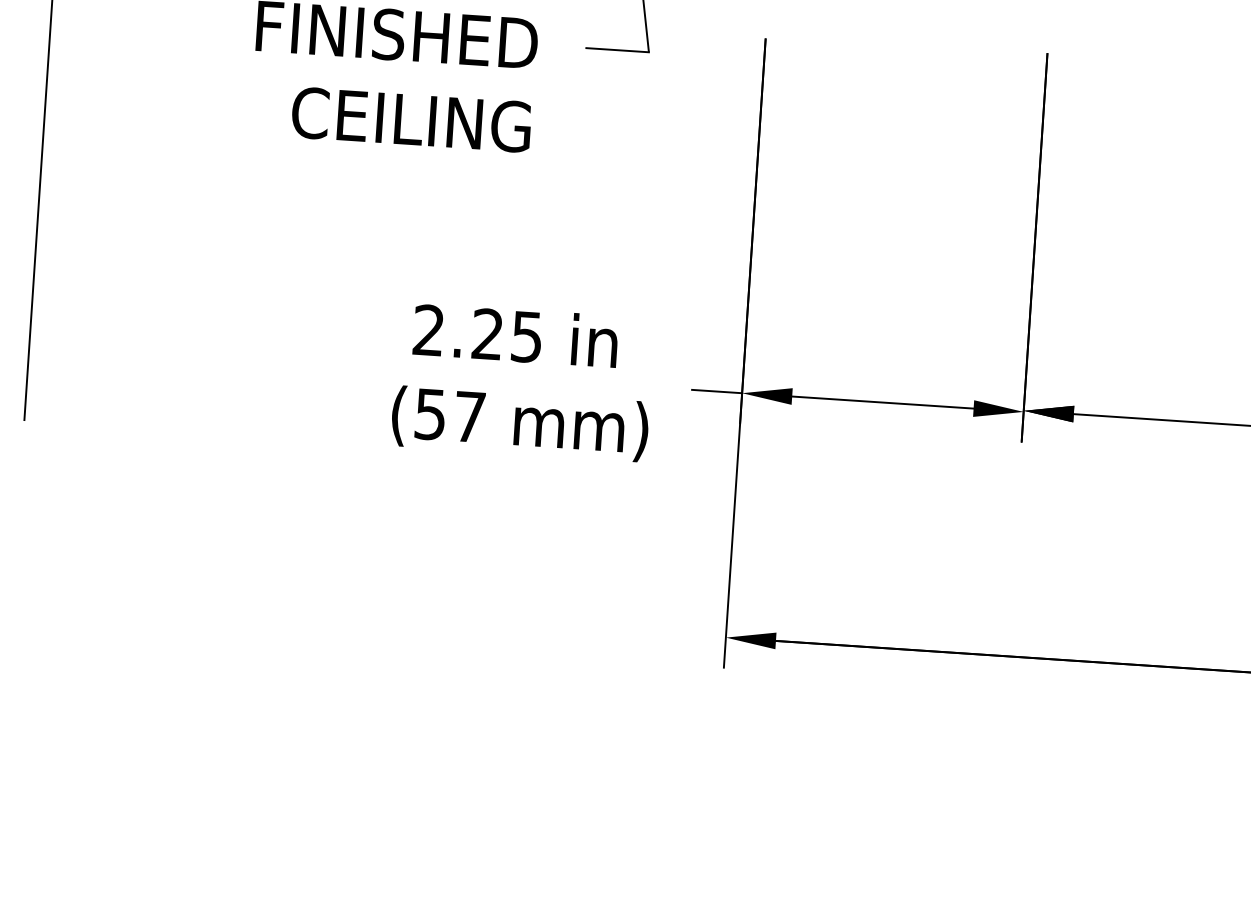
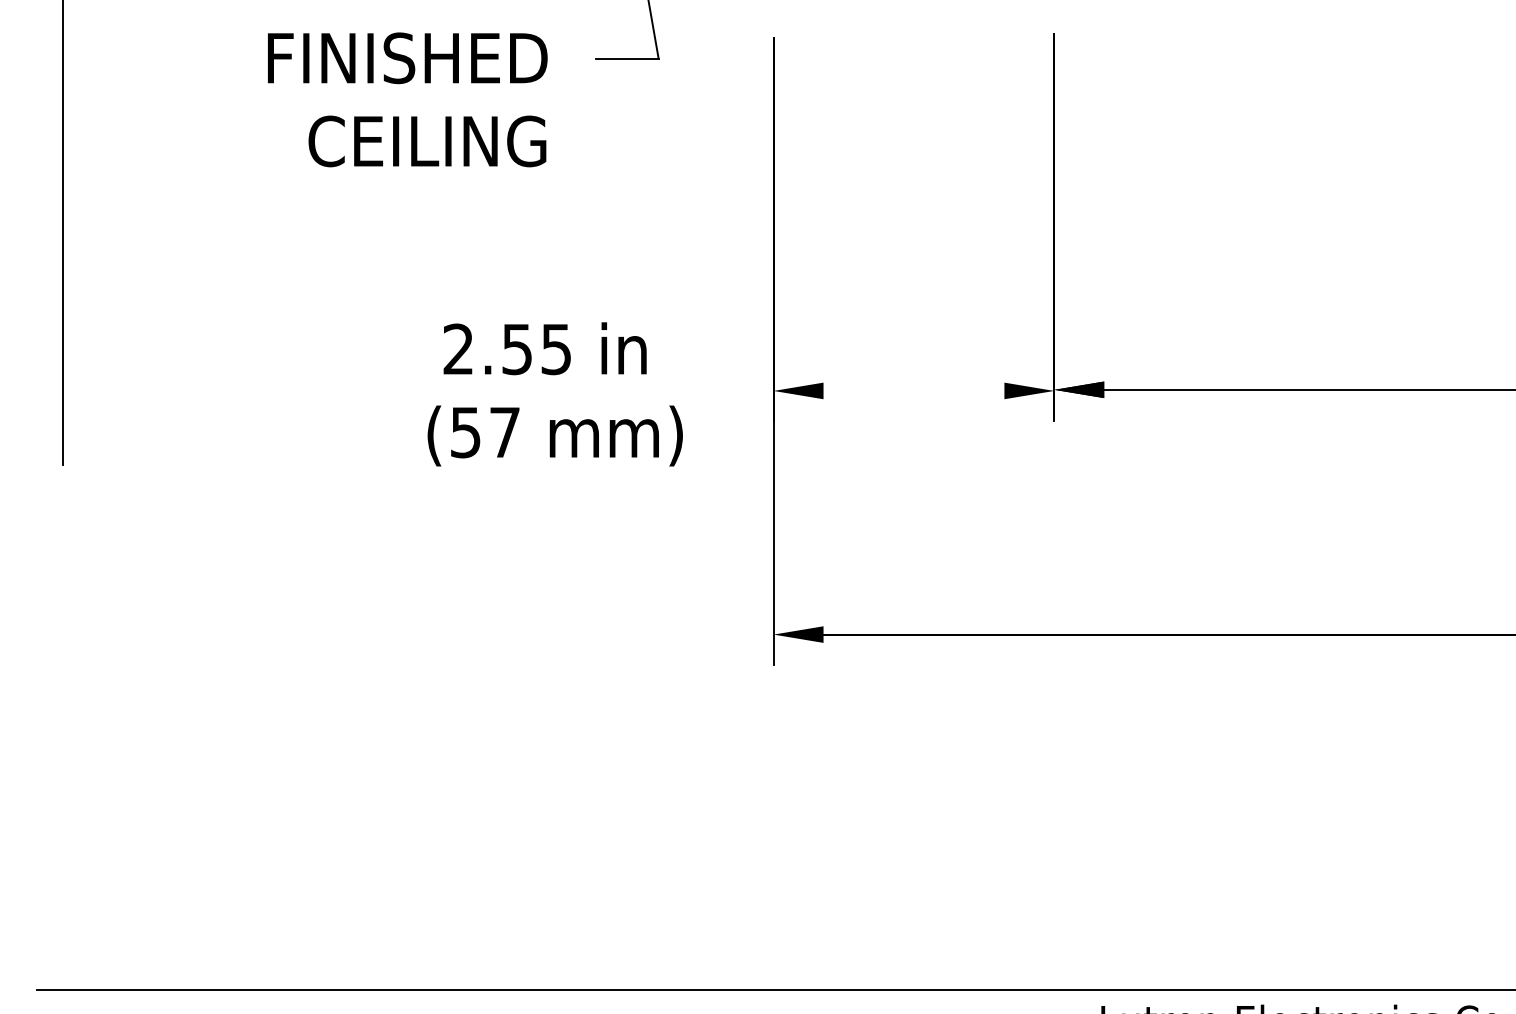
text: (486, 334) -> (516, 349), 2.25 -> 2.55
line: (716, 391) -> (748, 390), removed
line: (882, 402) -> (913, 390), removed

